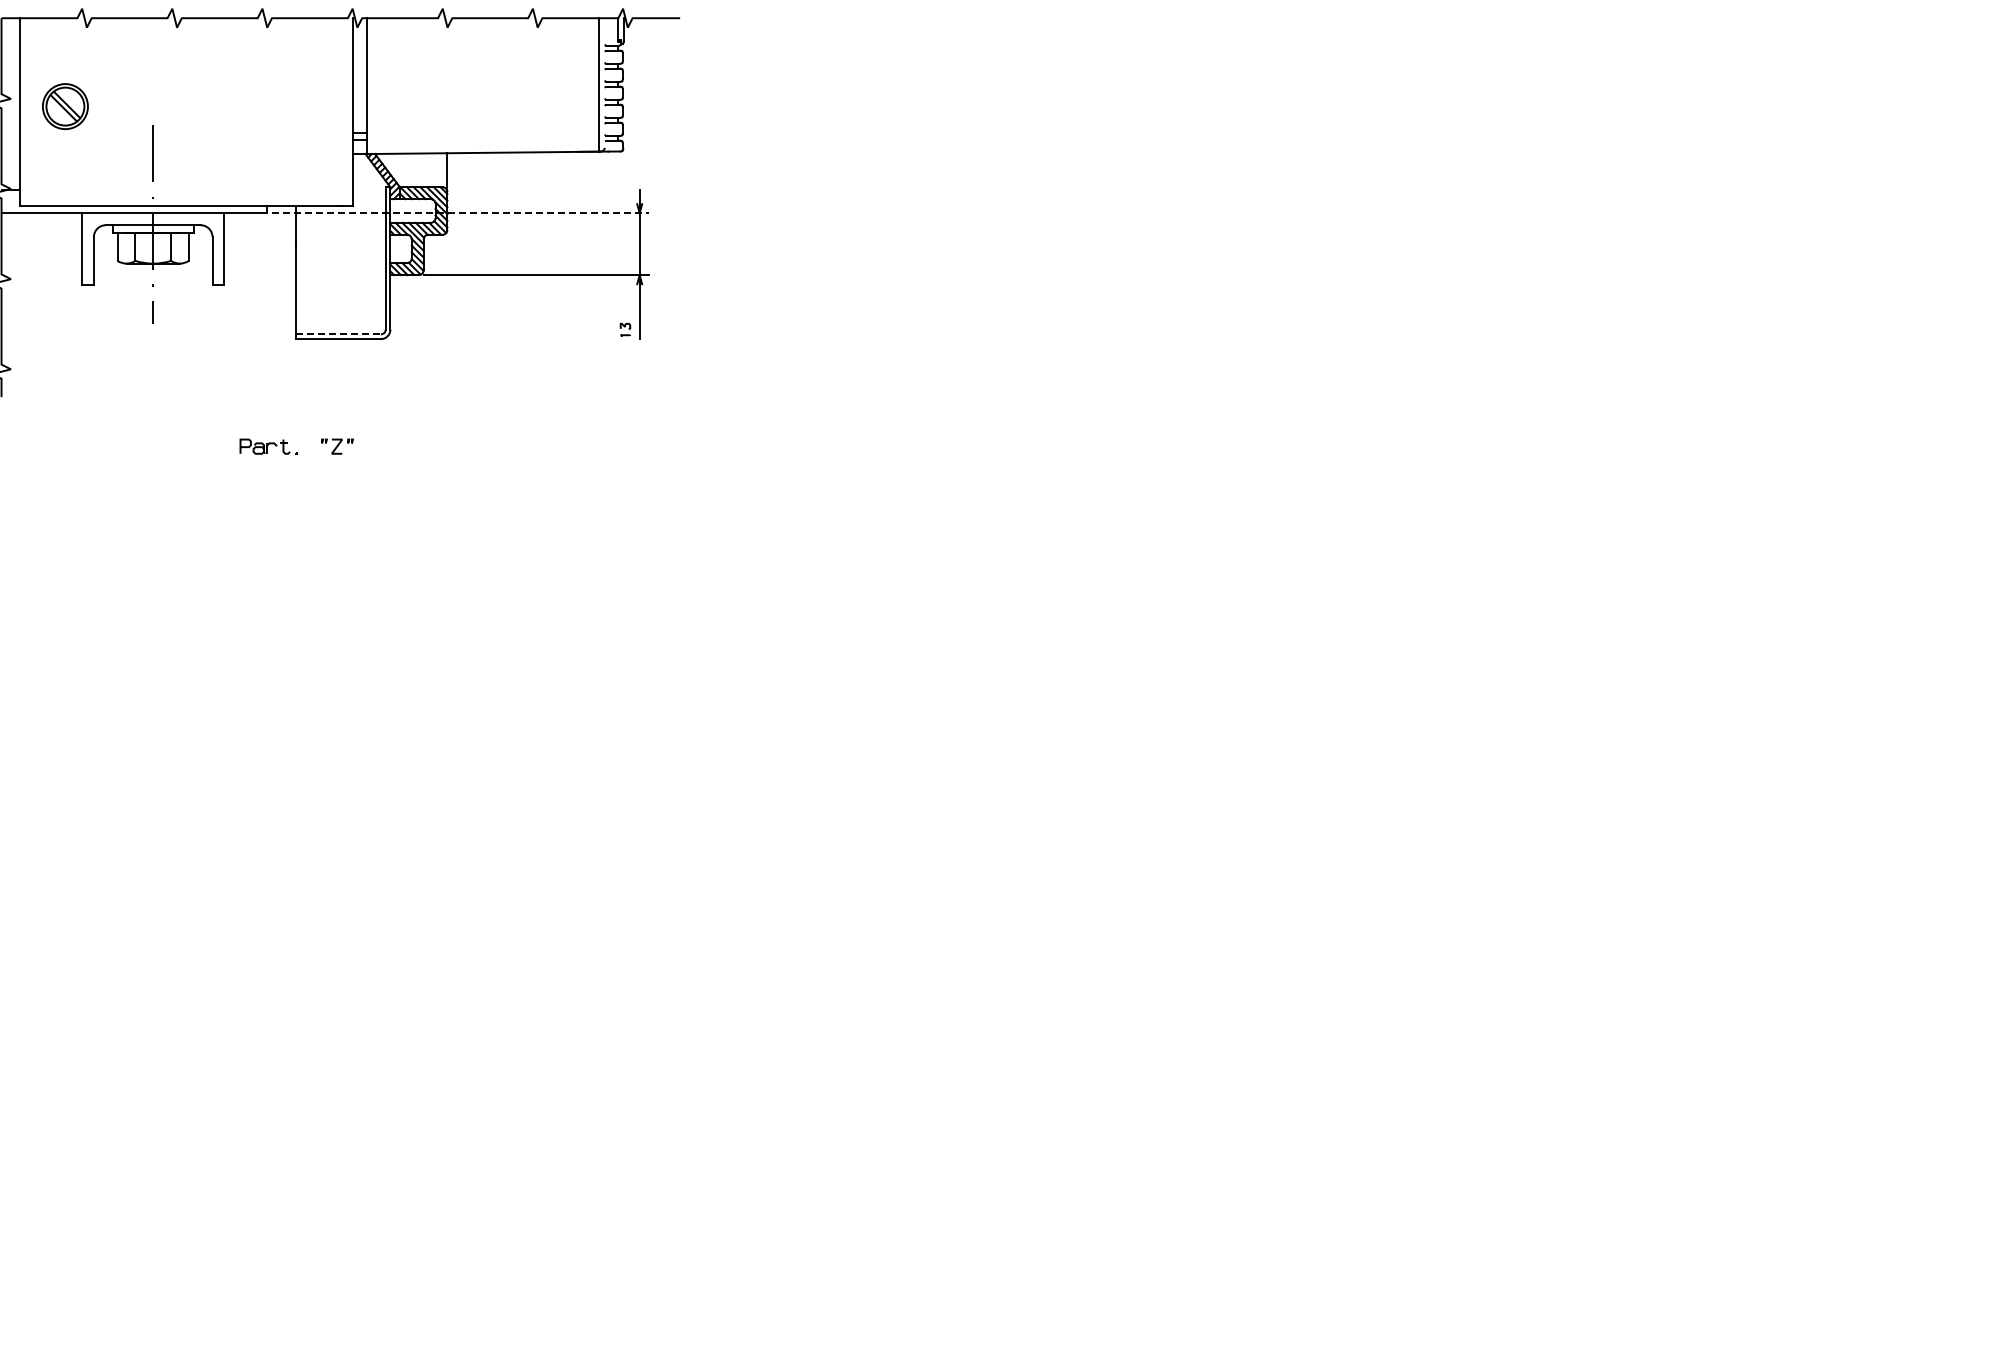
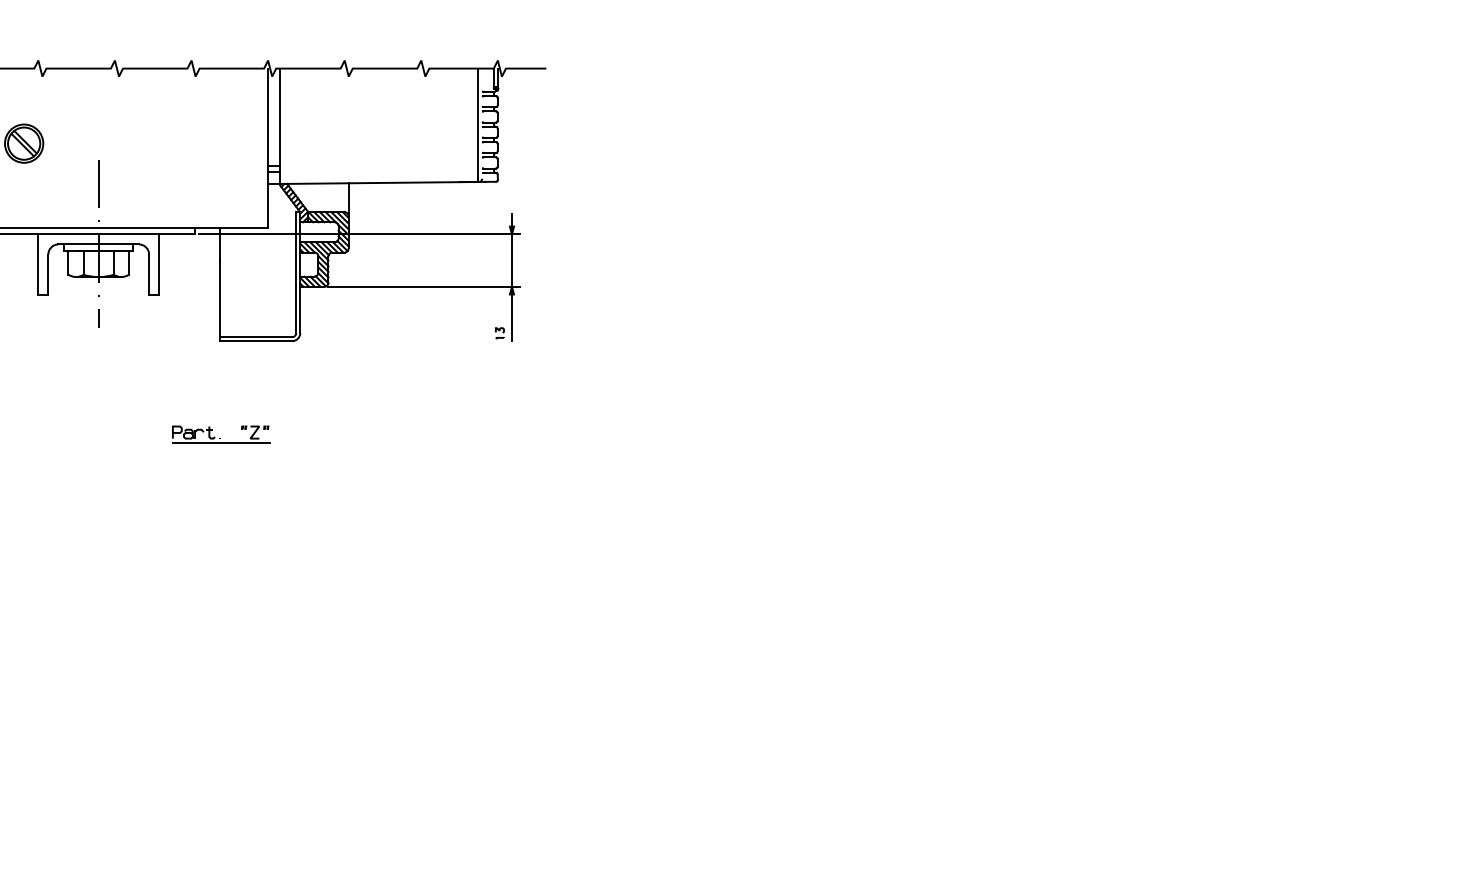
line: (460, 213) -> (359, 234), dashed -> solid
line: (338, 334) -> (256, 337), dashed -> solid
line: (297, 458) -> (221, 442), added

